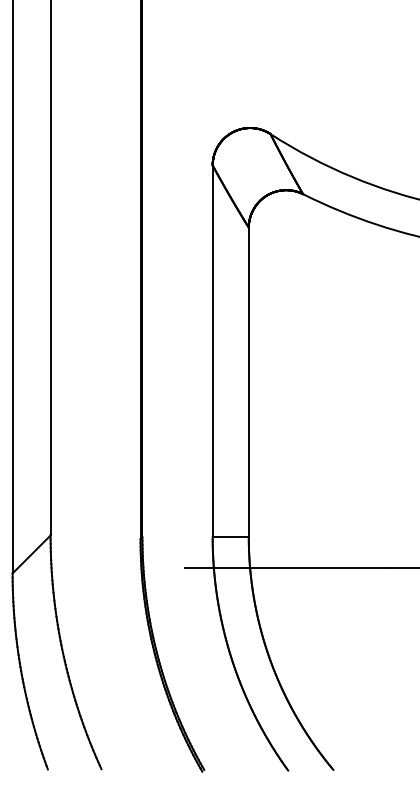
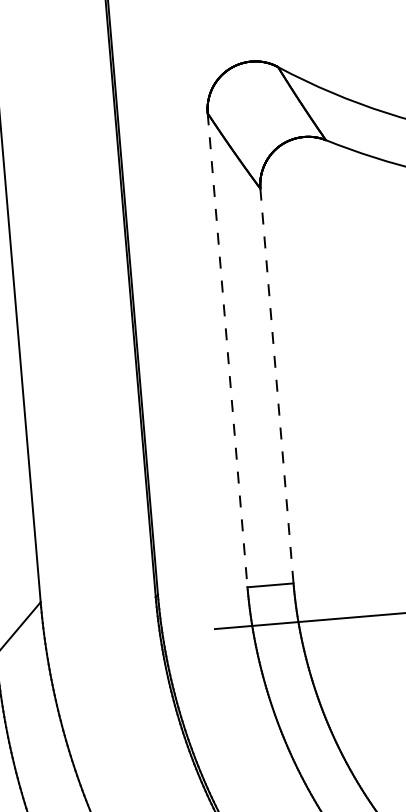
line: (212, 351) -> (227, 350), solid -> dashed
line: (248, 382) -> (276, 386), solid -> dashed

